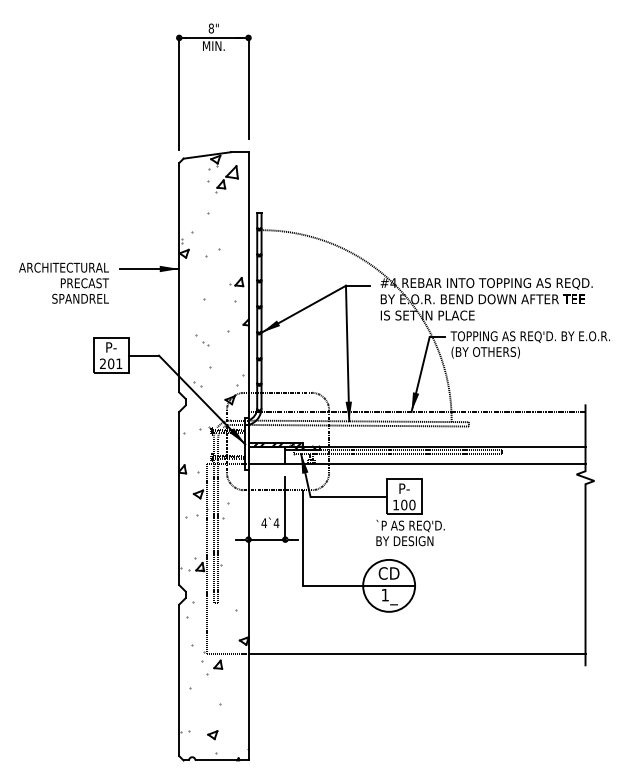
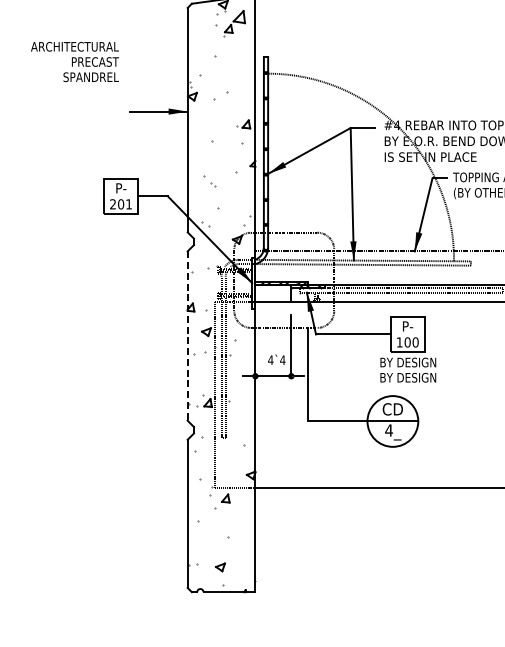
text: (63, 282) -> (74, 61), moved
line: (179, 498) -> (187, 336), solid -> dashed
text: (410, 525) -> (413, 362), `P AS REQ'D. -> BY DESIGN
text: (385, 595) -> (389, 430), 1_ -> 4_

